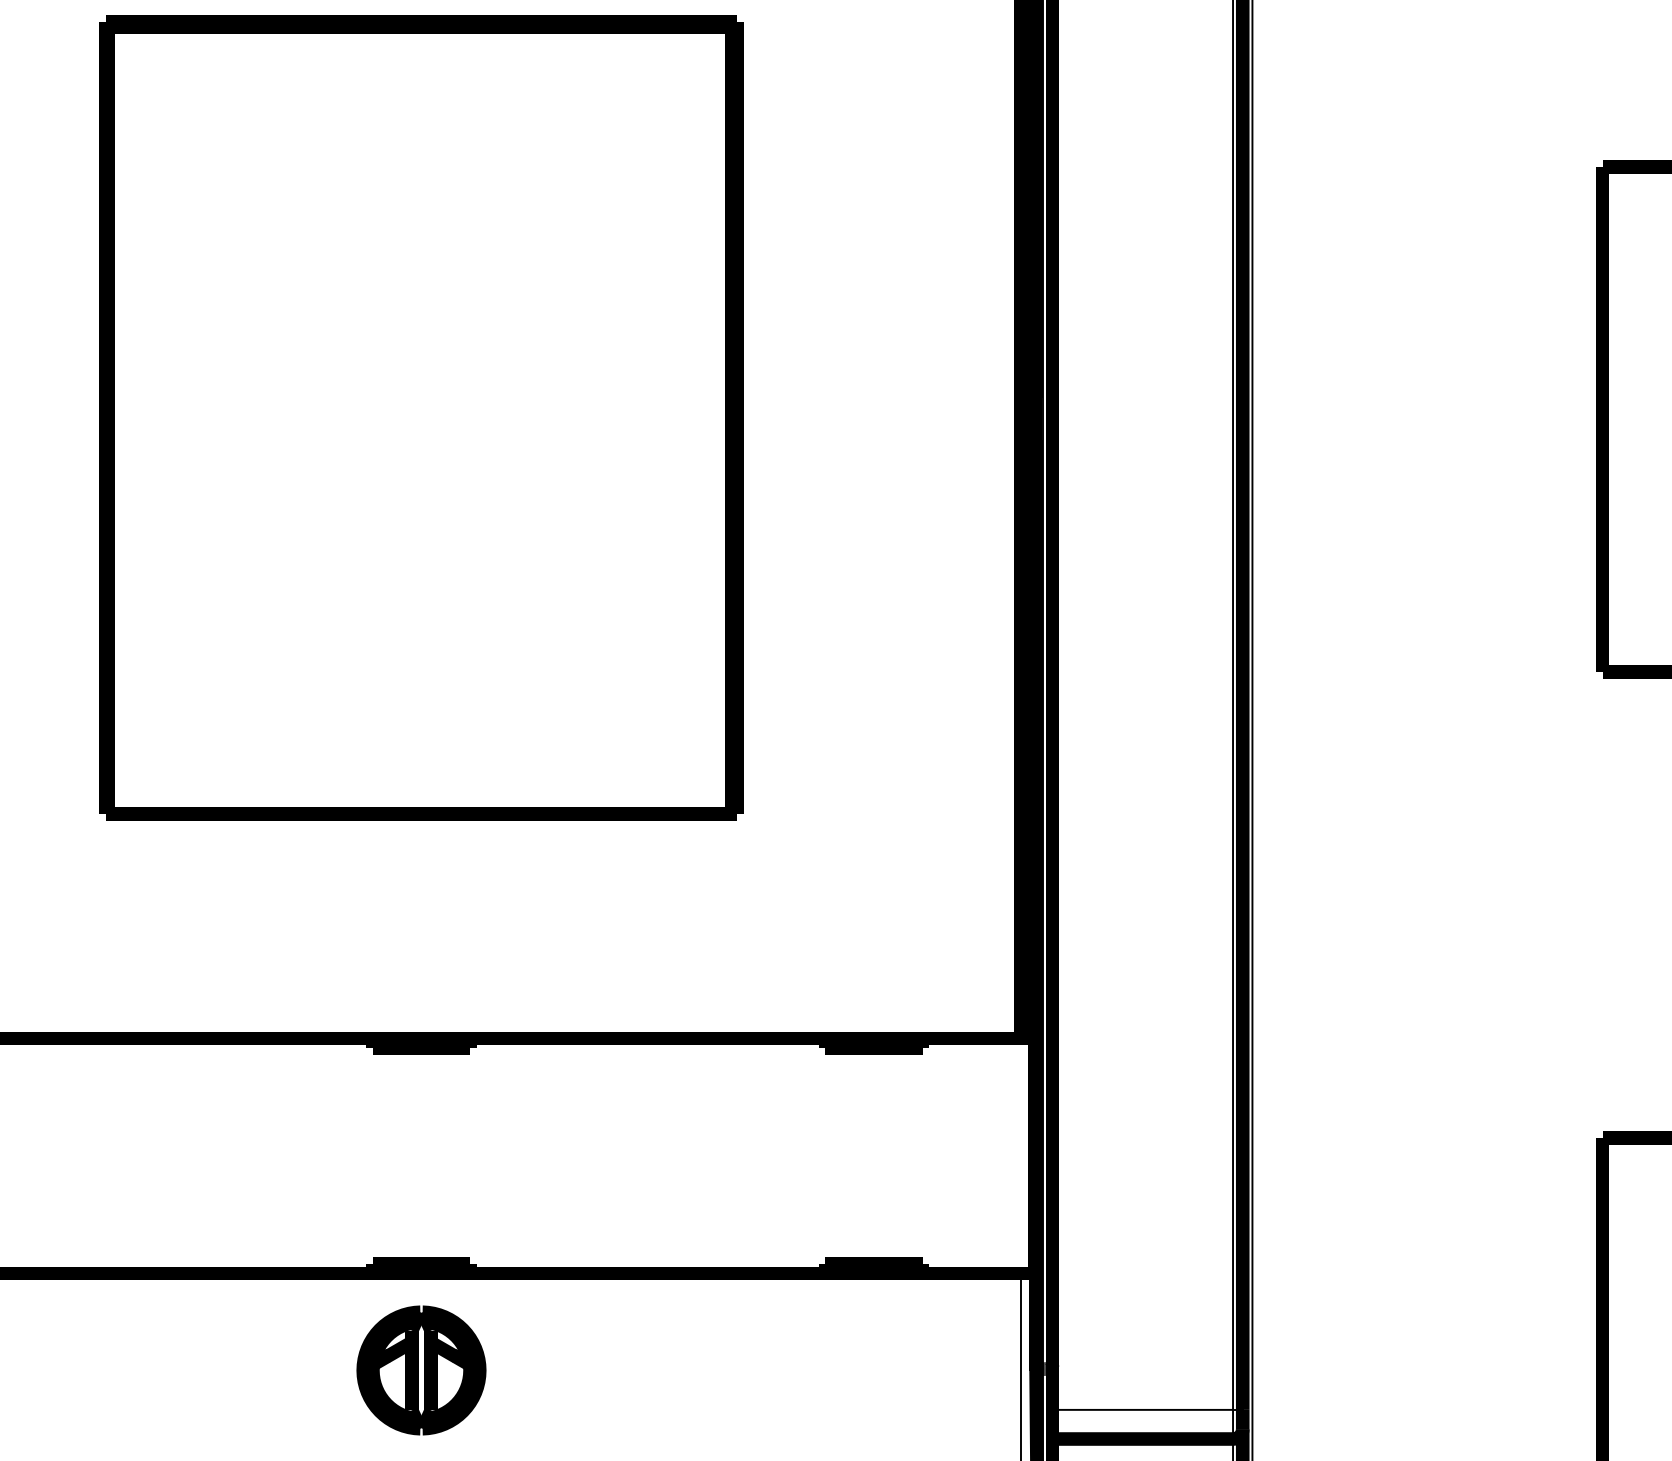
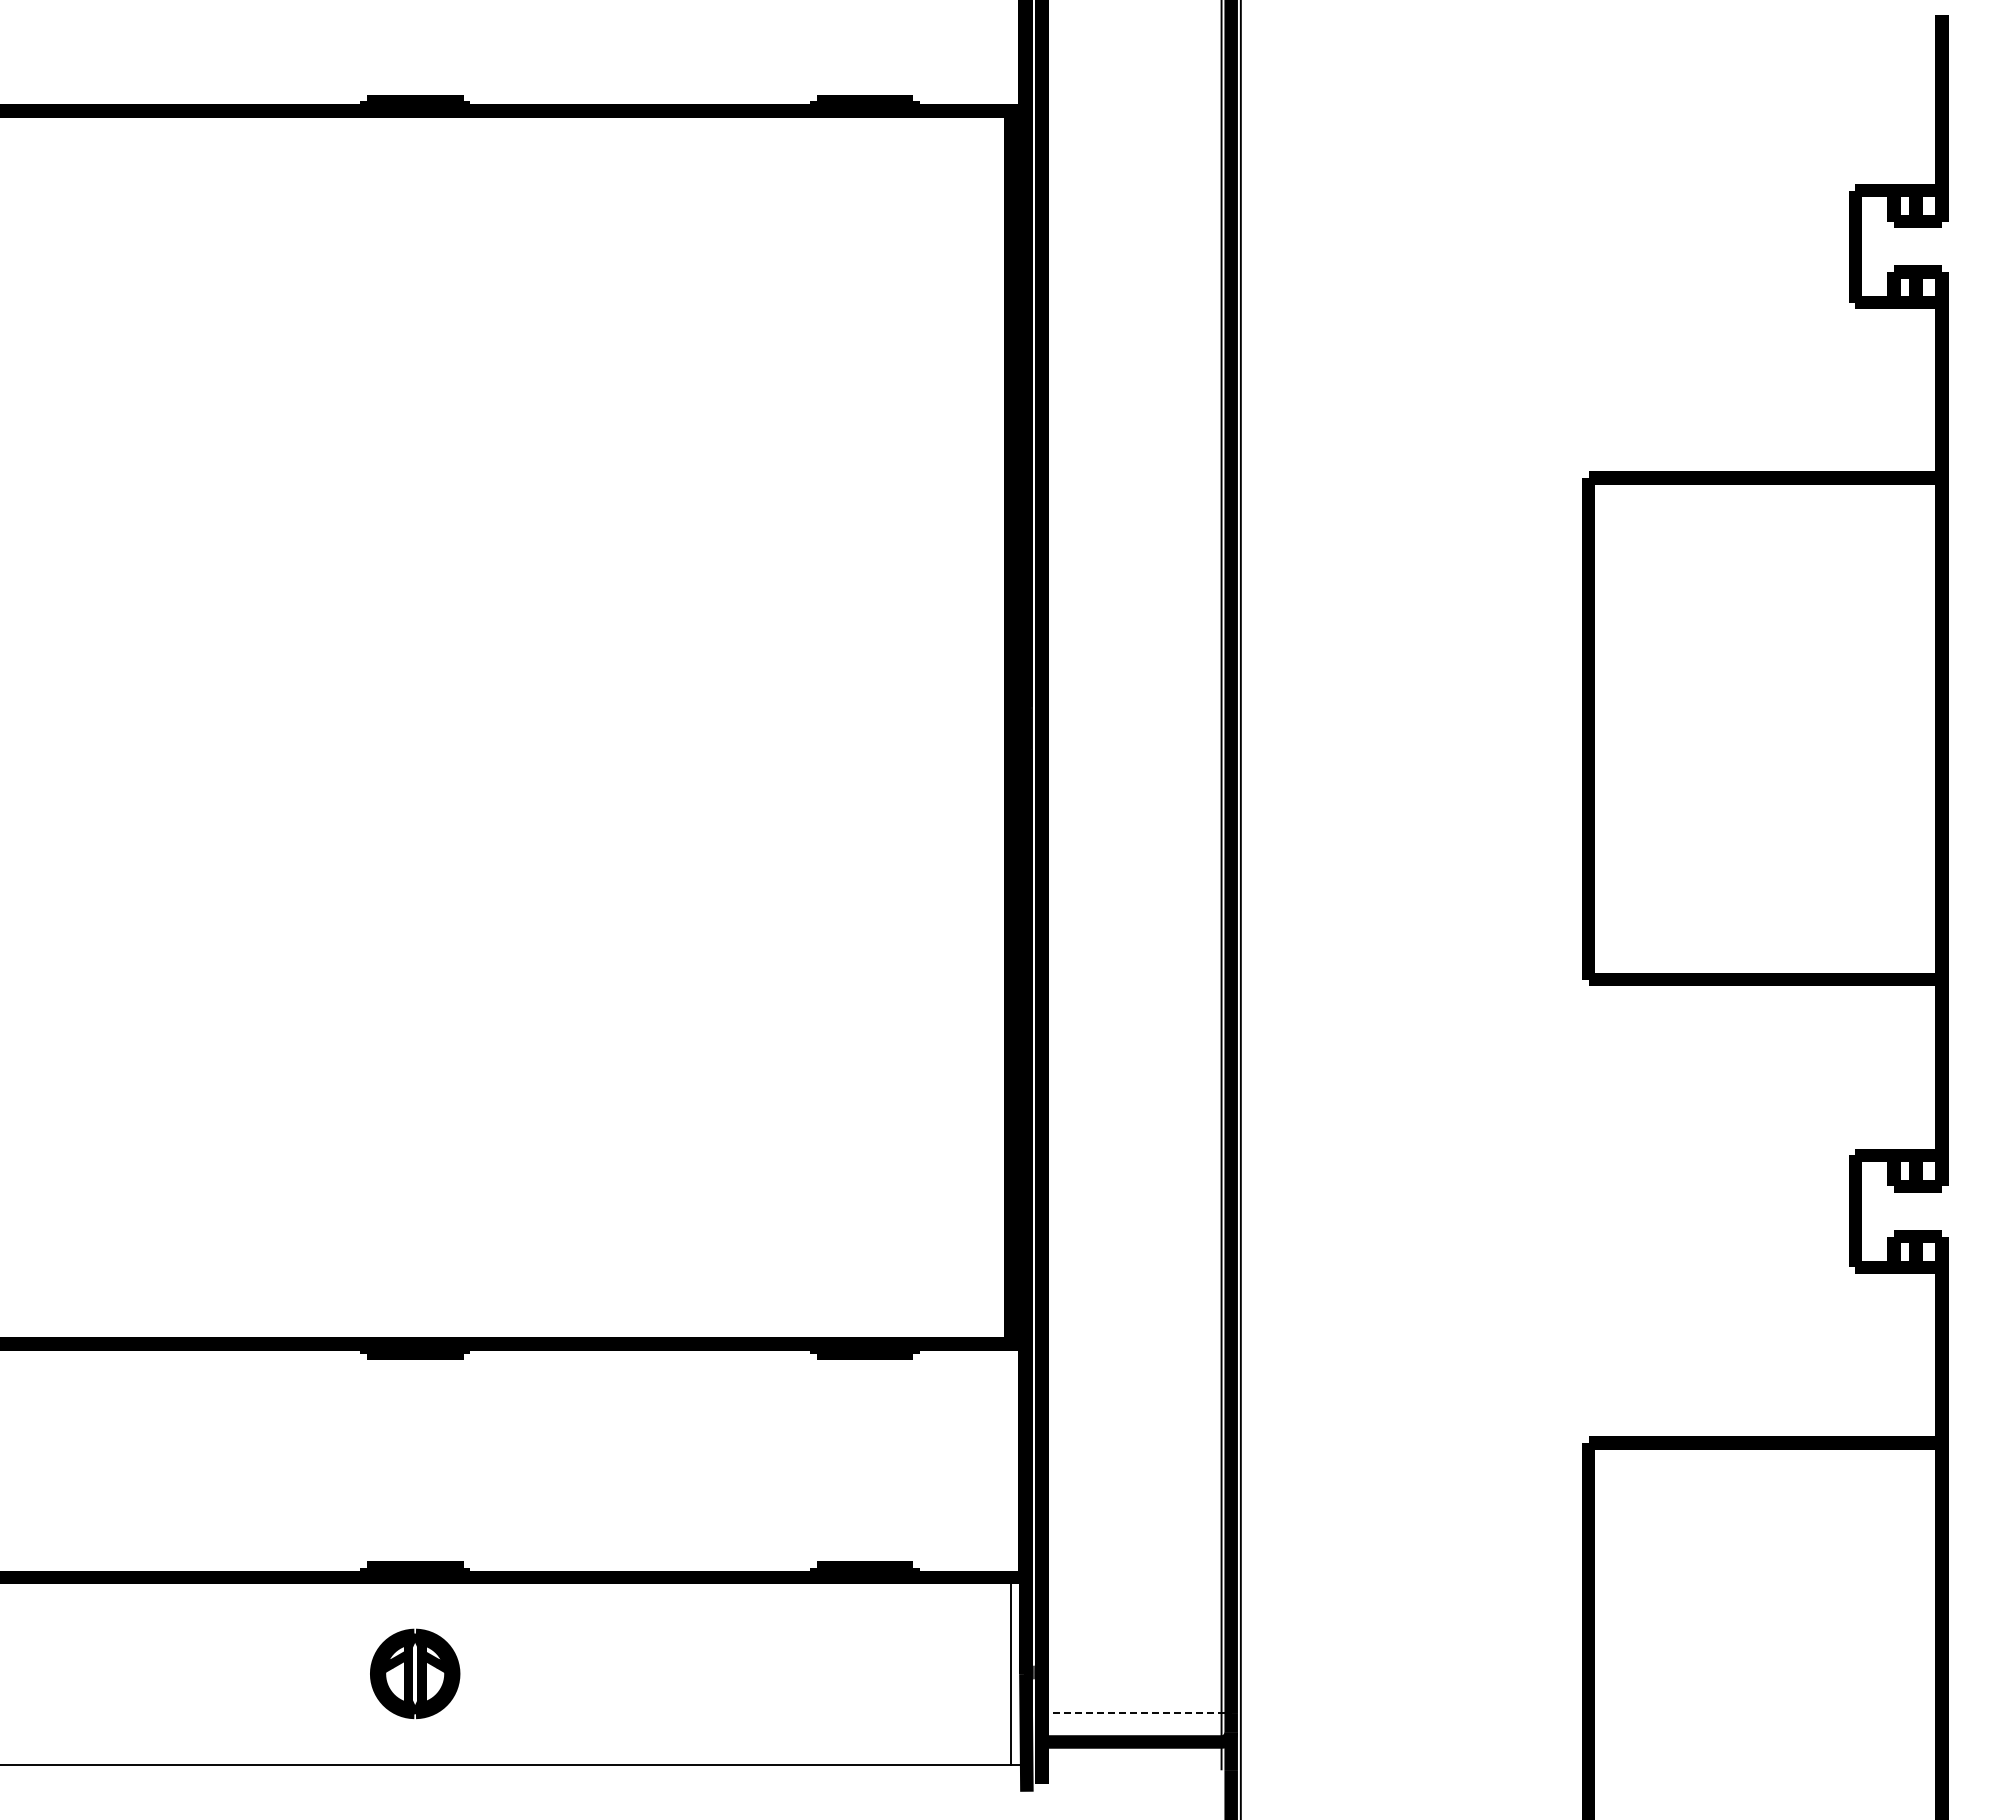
part: (421, 417) -> (415, 727), removed
part: (420, 1370) -> (414, 1673), size x0.7
line: (1142, 1410) -> (1131, 1713), solid -> dashed

